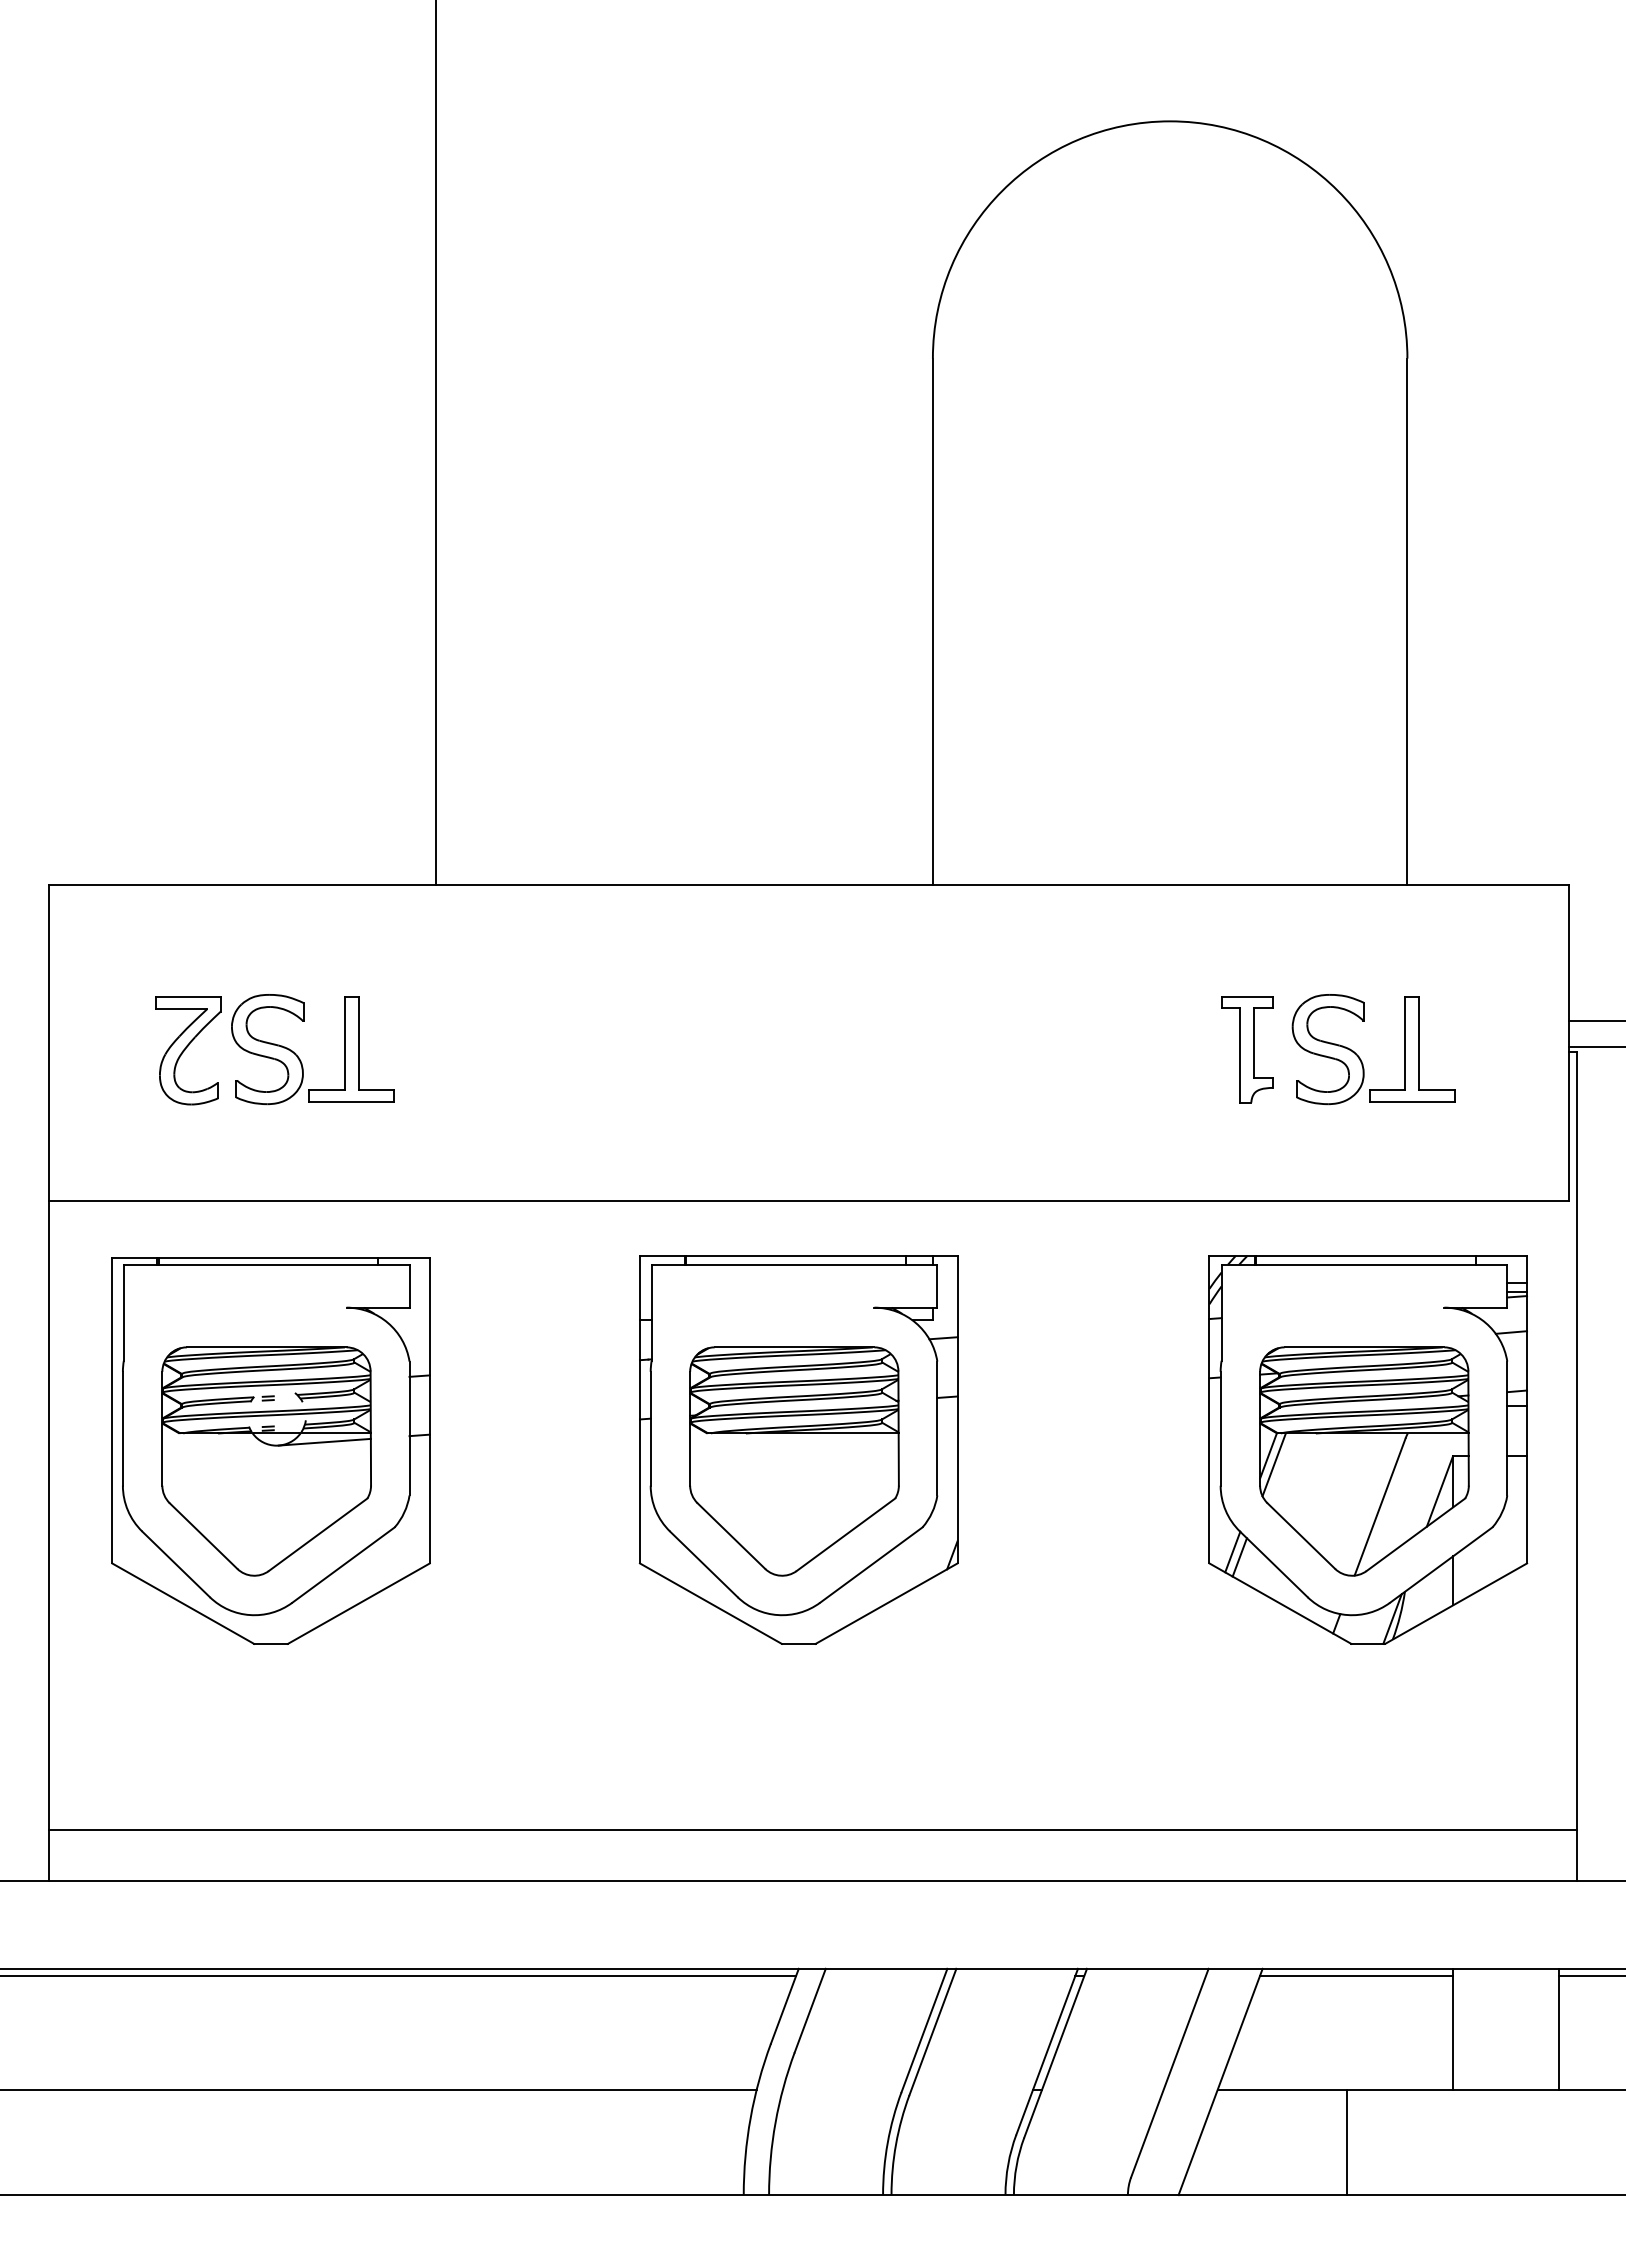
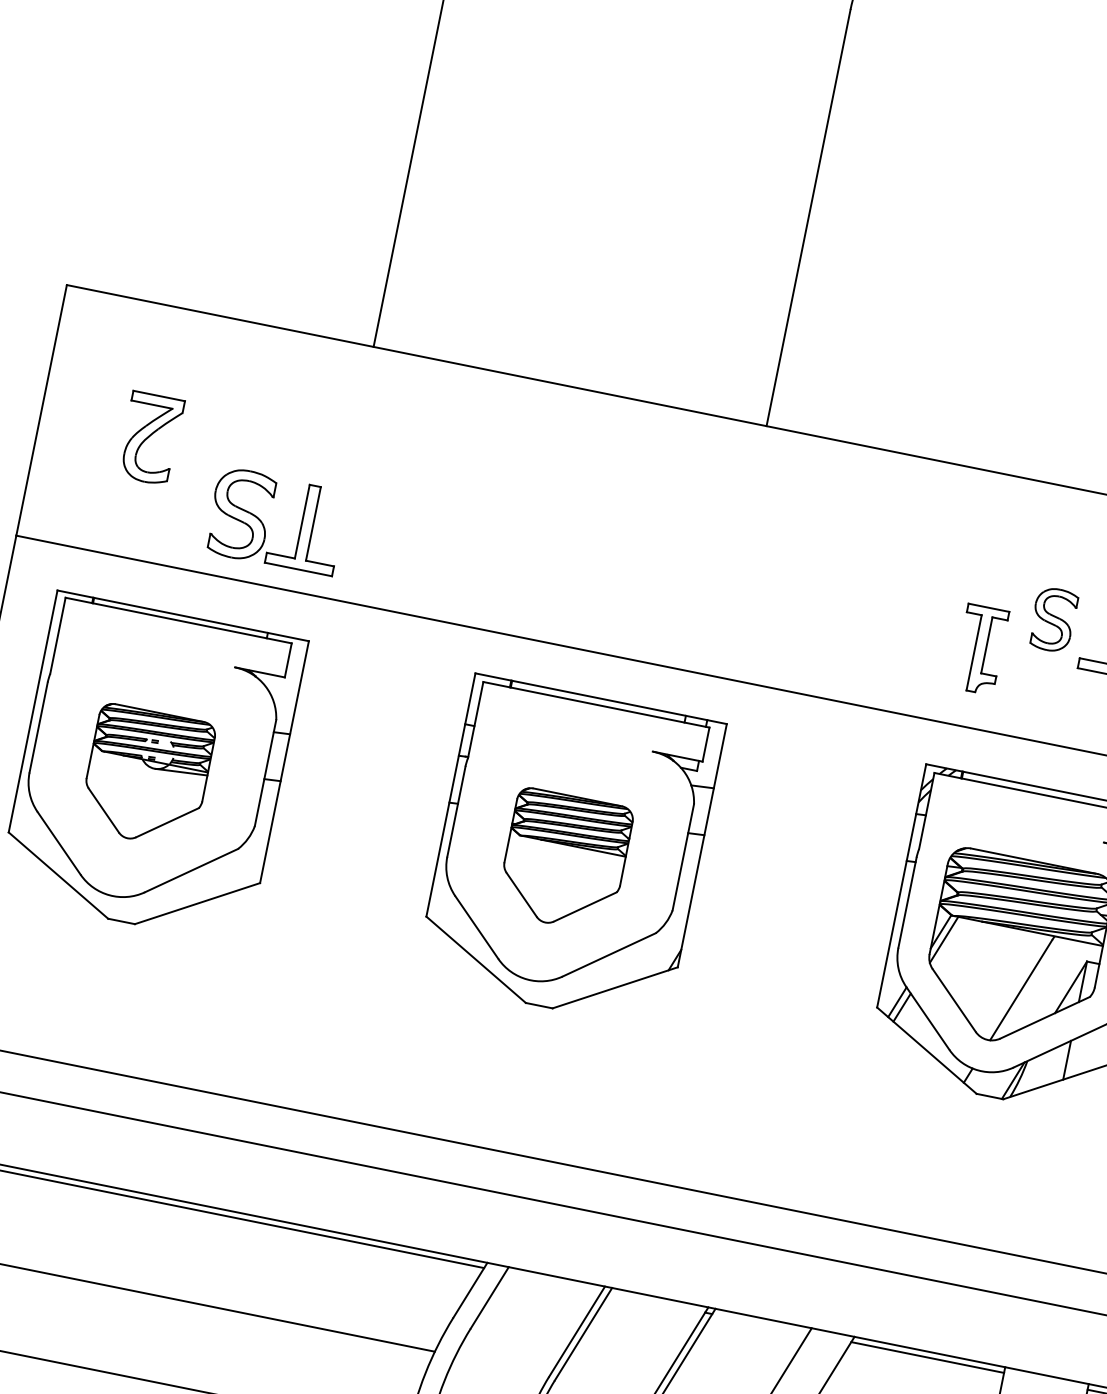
part: (1247, 1049) -> (980, 649), moved
part: (1327, 1049) -> (1052, 619), size x0.7
part: (299, 1057) -> (264, 525), moved
part: (266, 1461) -> (147, 776), size x0.7
part: (794, 1461) -> (564, 860), size x0.7

